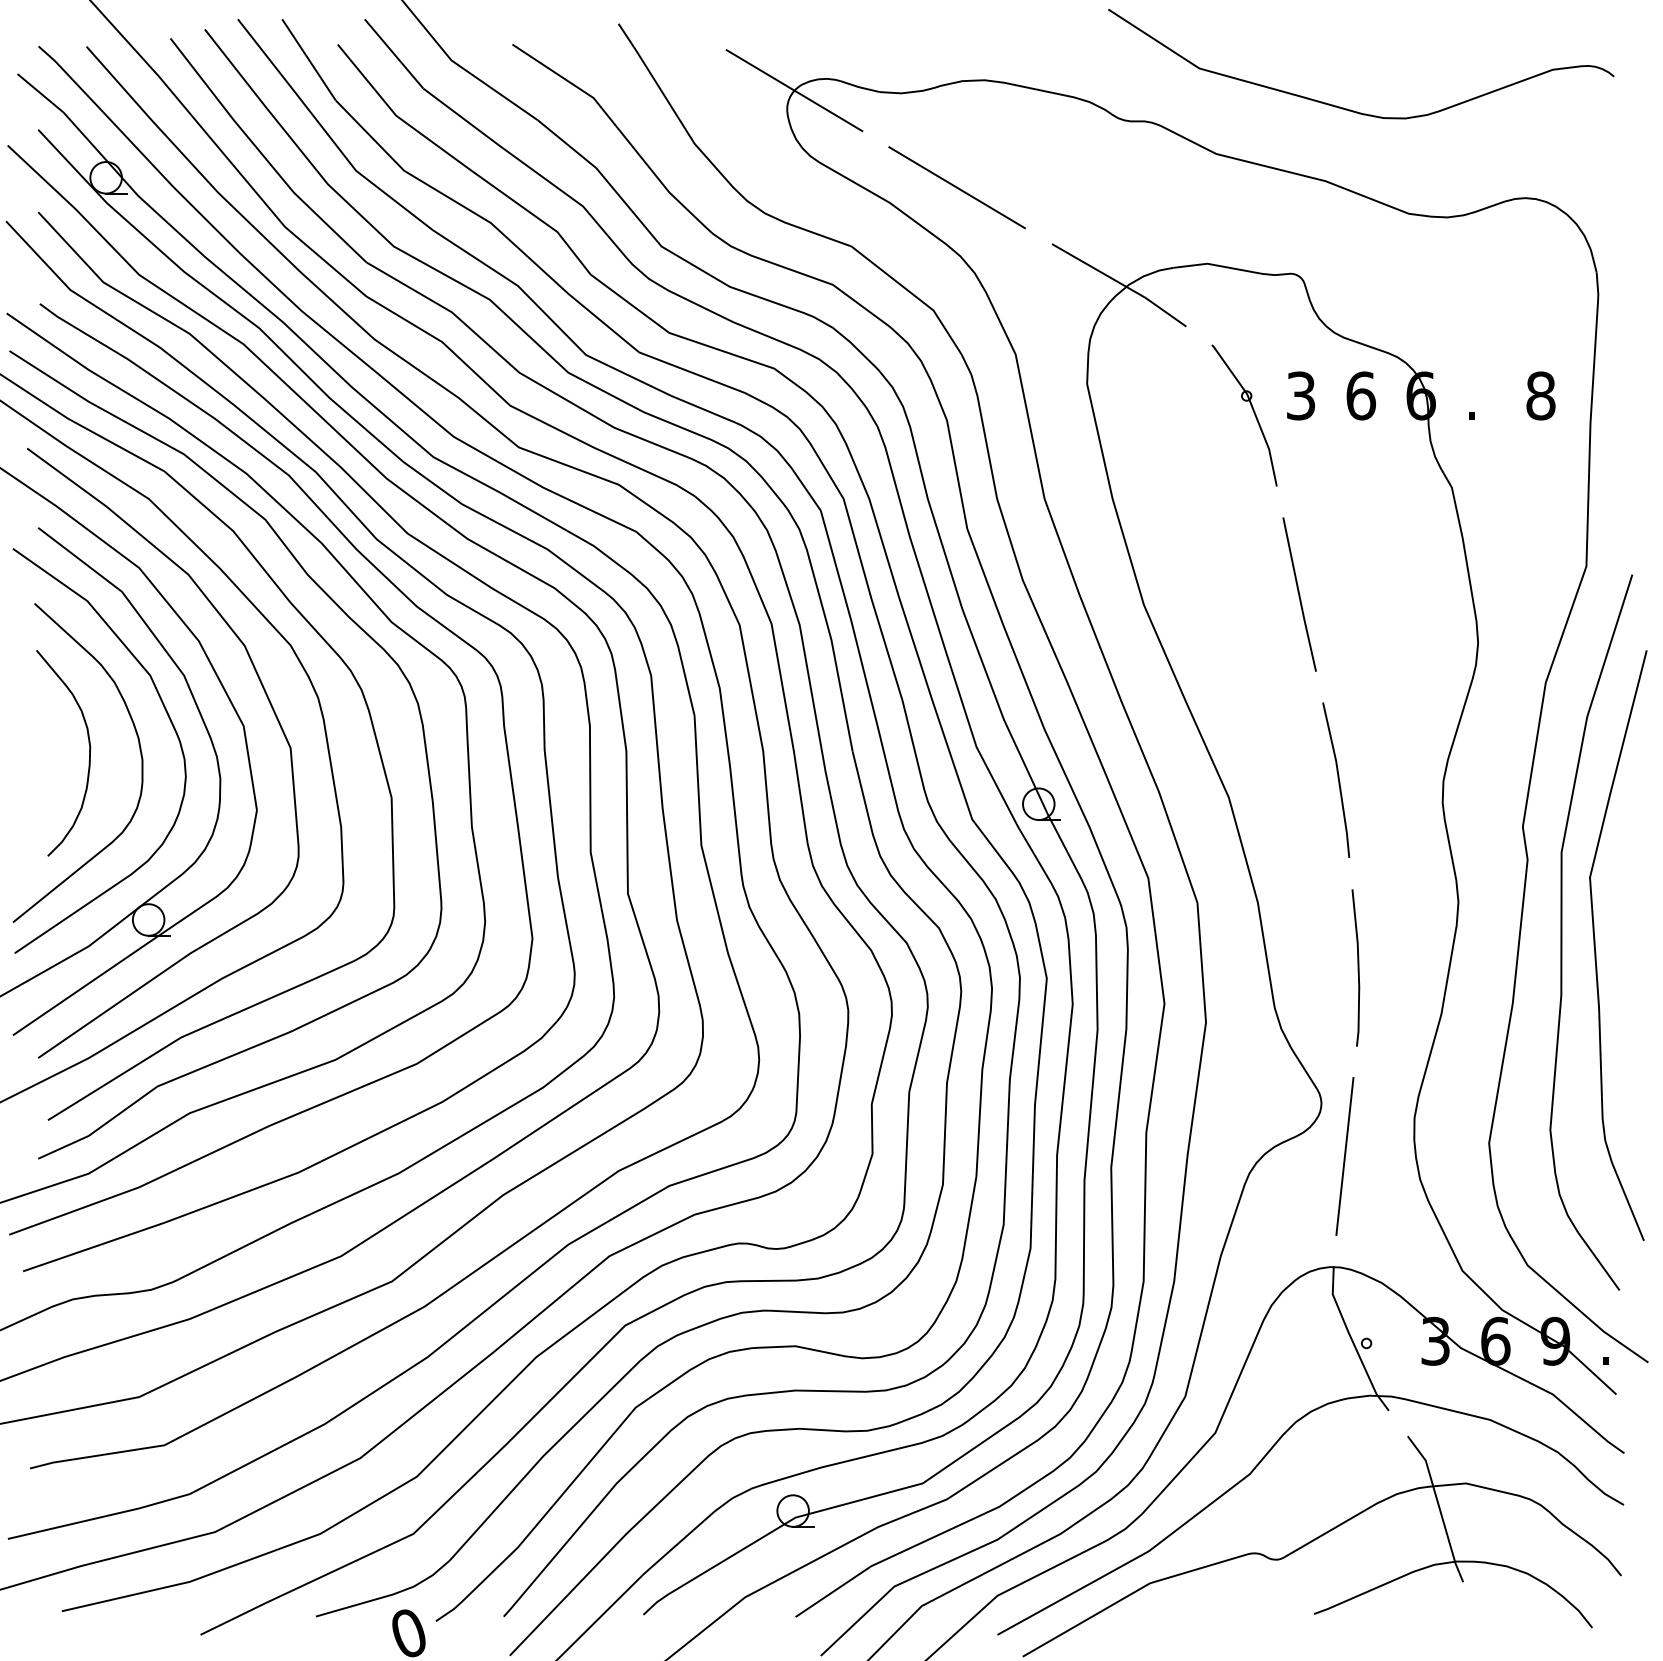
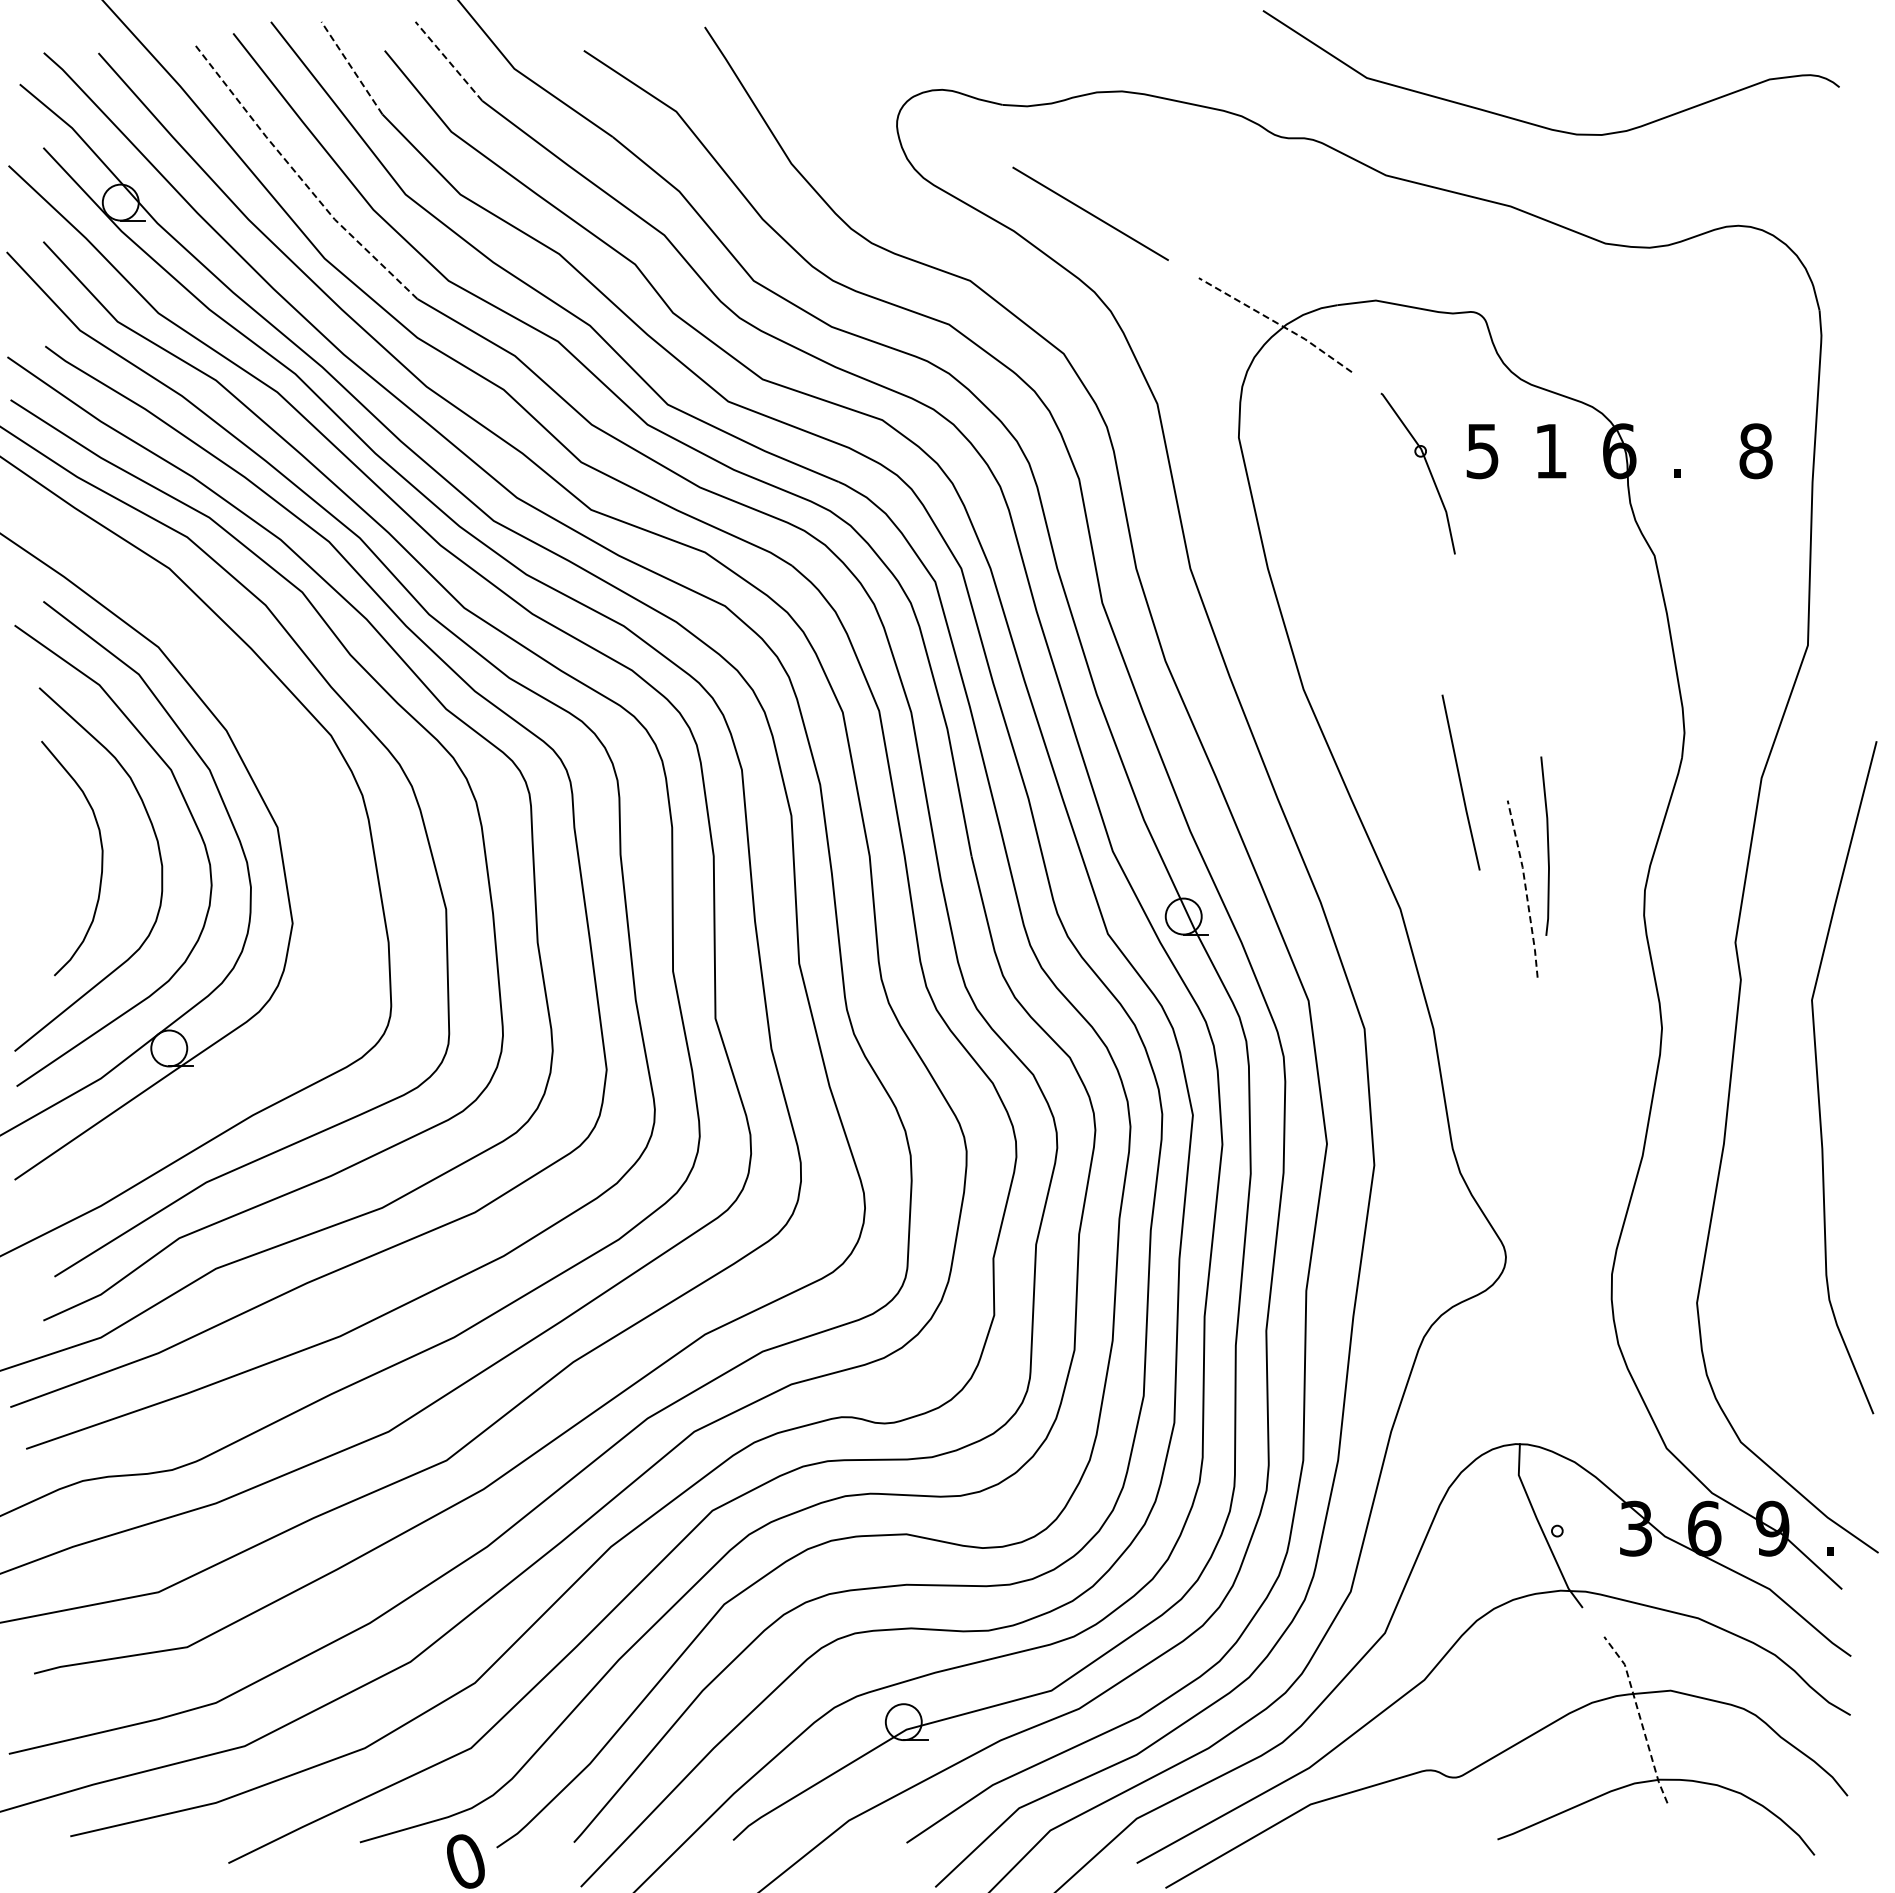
line: (393, 54) -> (448, 61), solid -> dashed
line: (308, 59) -> (351, 67), solid -> dashed
line: (794, 90) -> (905, 103), removed
line: (262, 154) -> (299, 176), solid -> dashed
line: (1121, 283) -> (1277, 323), solid -> dashed
text: (1300, 395) -> (1482, 450), 3 -> 5
text: (1361, 396) -> (1551, 451), 6 -> 1
line: (1299, 594) -> (1460, 782), moved
curve: (270, 706) -> (308, 805), removed
line: (1338, 779) -> (1525, 888), solid -> dashed
curve: (1562, 932) -> (1780, 1062), removed
line: (1357, 967) -> (1547, 845), moved
line: (1344, 1156) -> (1532, 1317), removed
line: (1439, 1507) -> (1640, 1718), solid -> dashed

